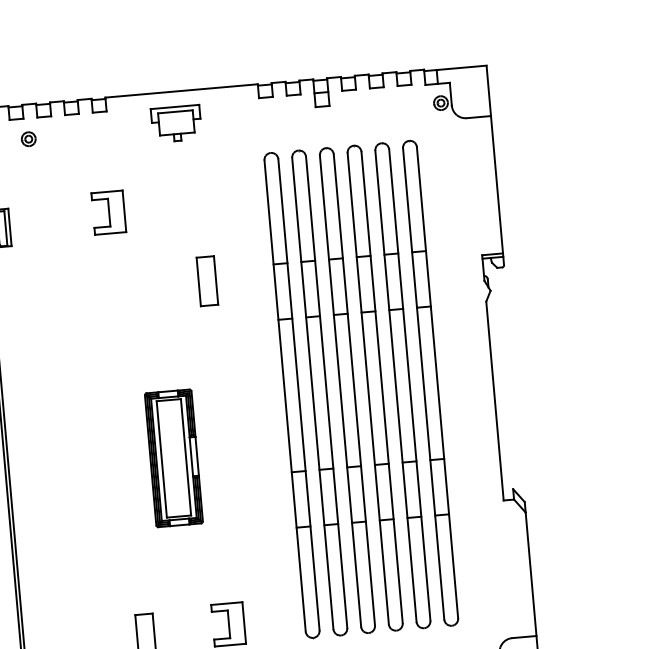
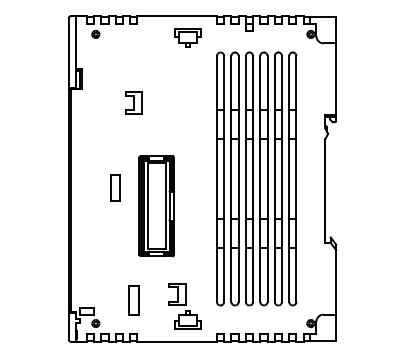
part: (175, 122) -> (187, 37), moved
part: (107, 211) -> (133, 102), moved
part: (206, 280) -> (115, 187), moved
part: (173, 458) -> (156, 206), size x1.43

